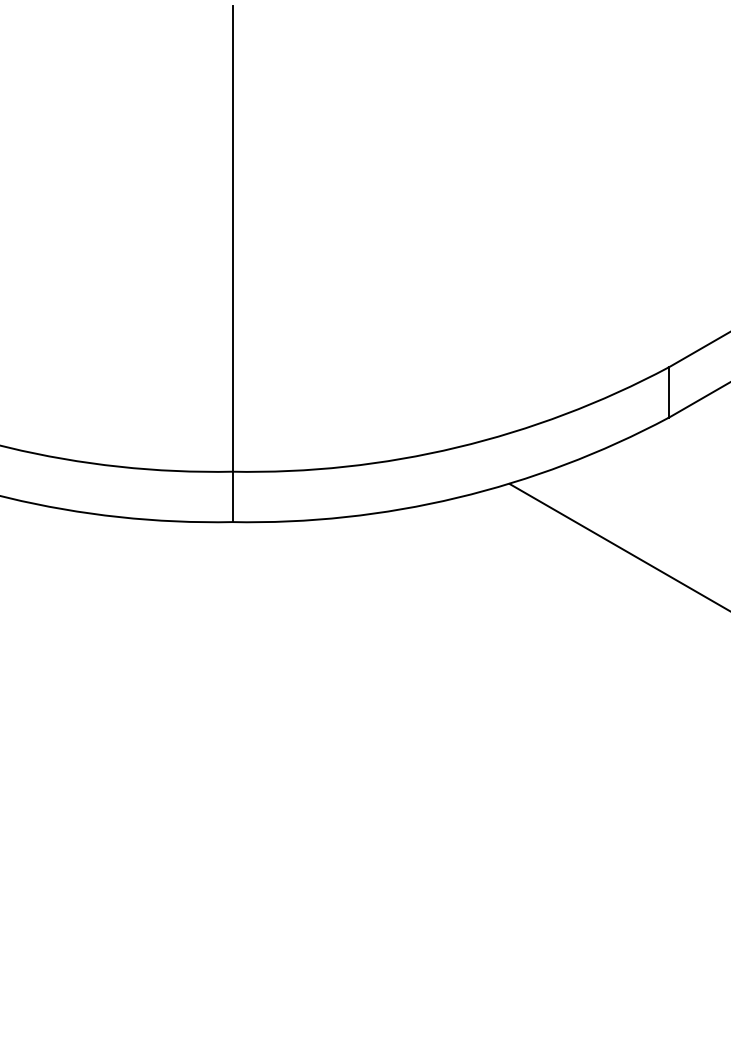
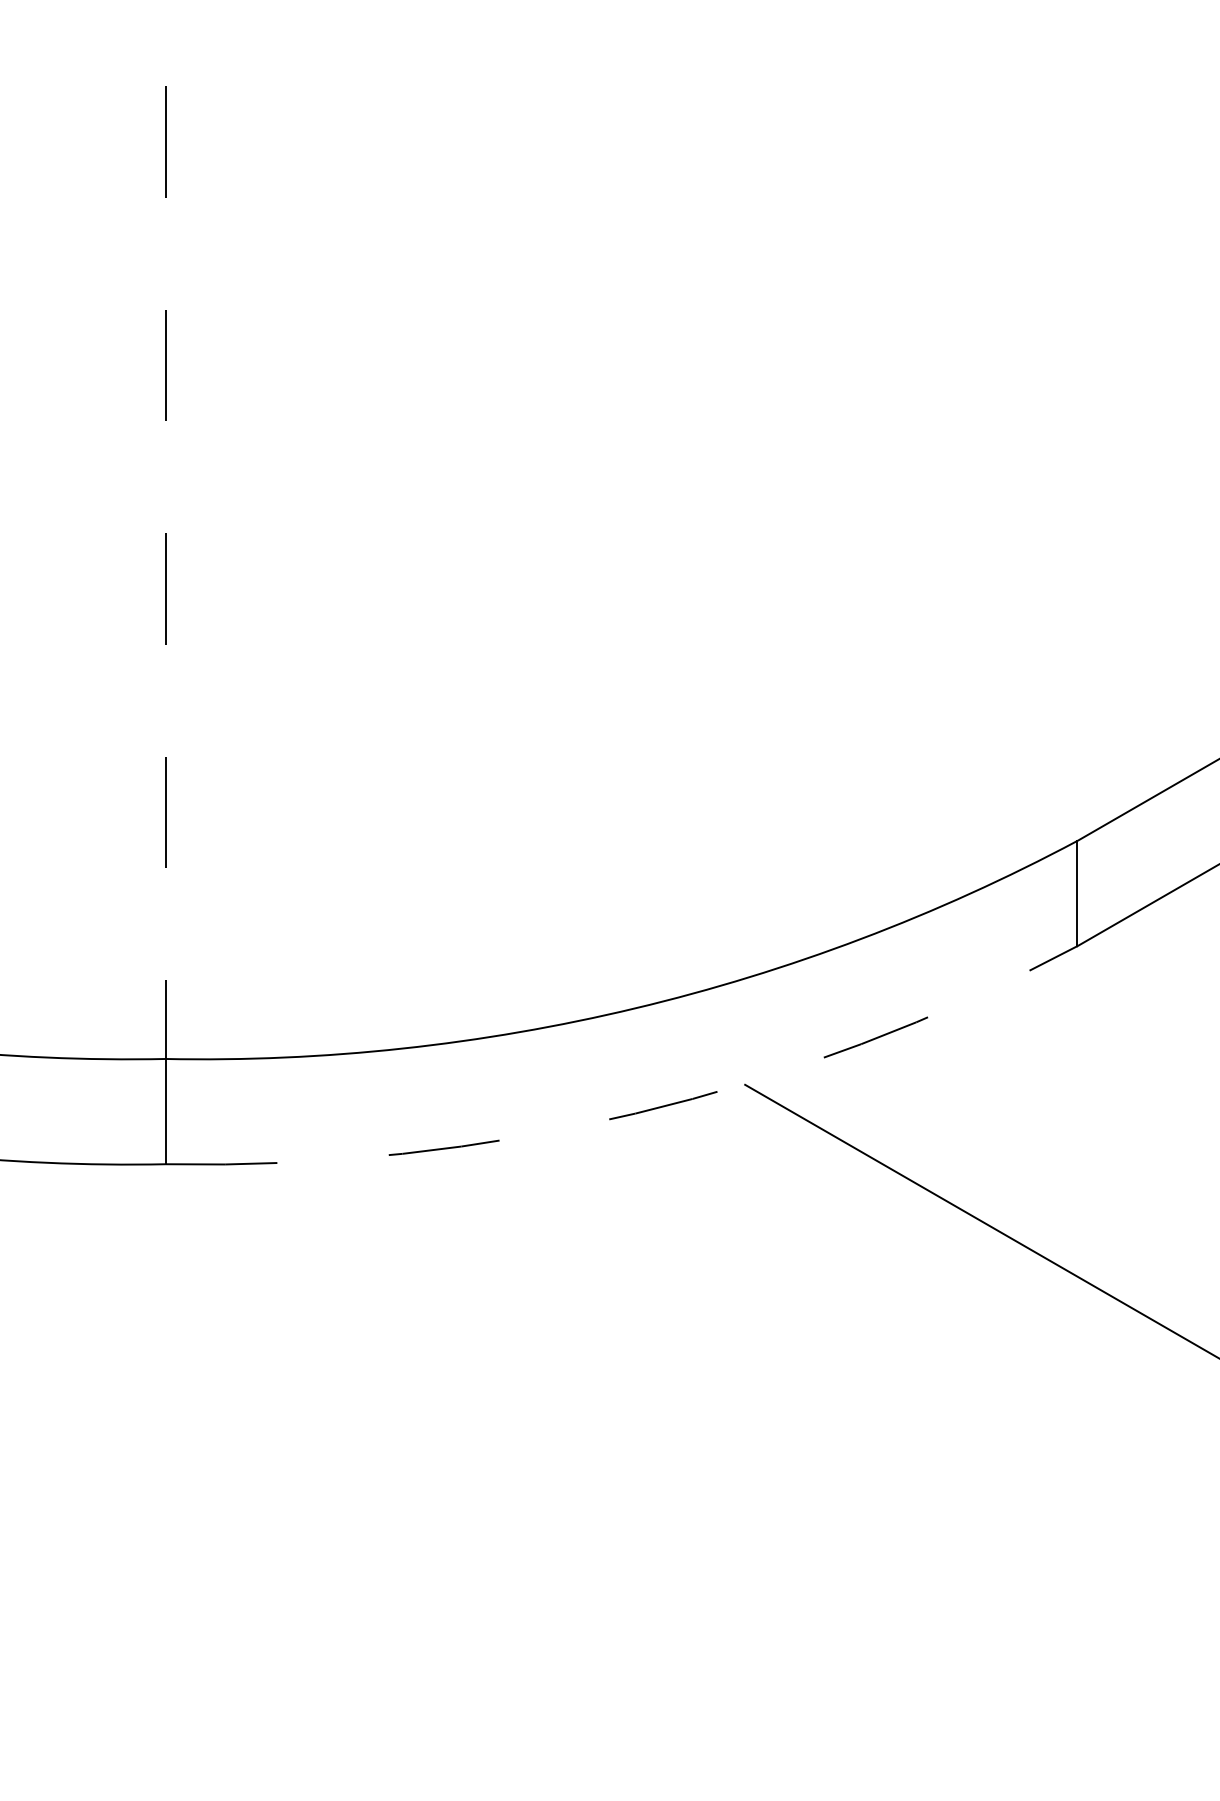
line: (232, 238) -> (165, 571), solid -> dashed
arc: (457, 497) -> (635, 1112), solid -> dashed

